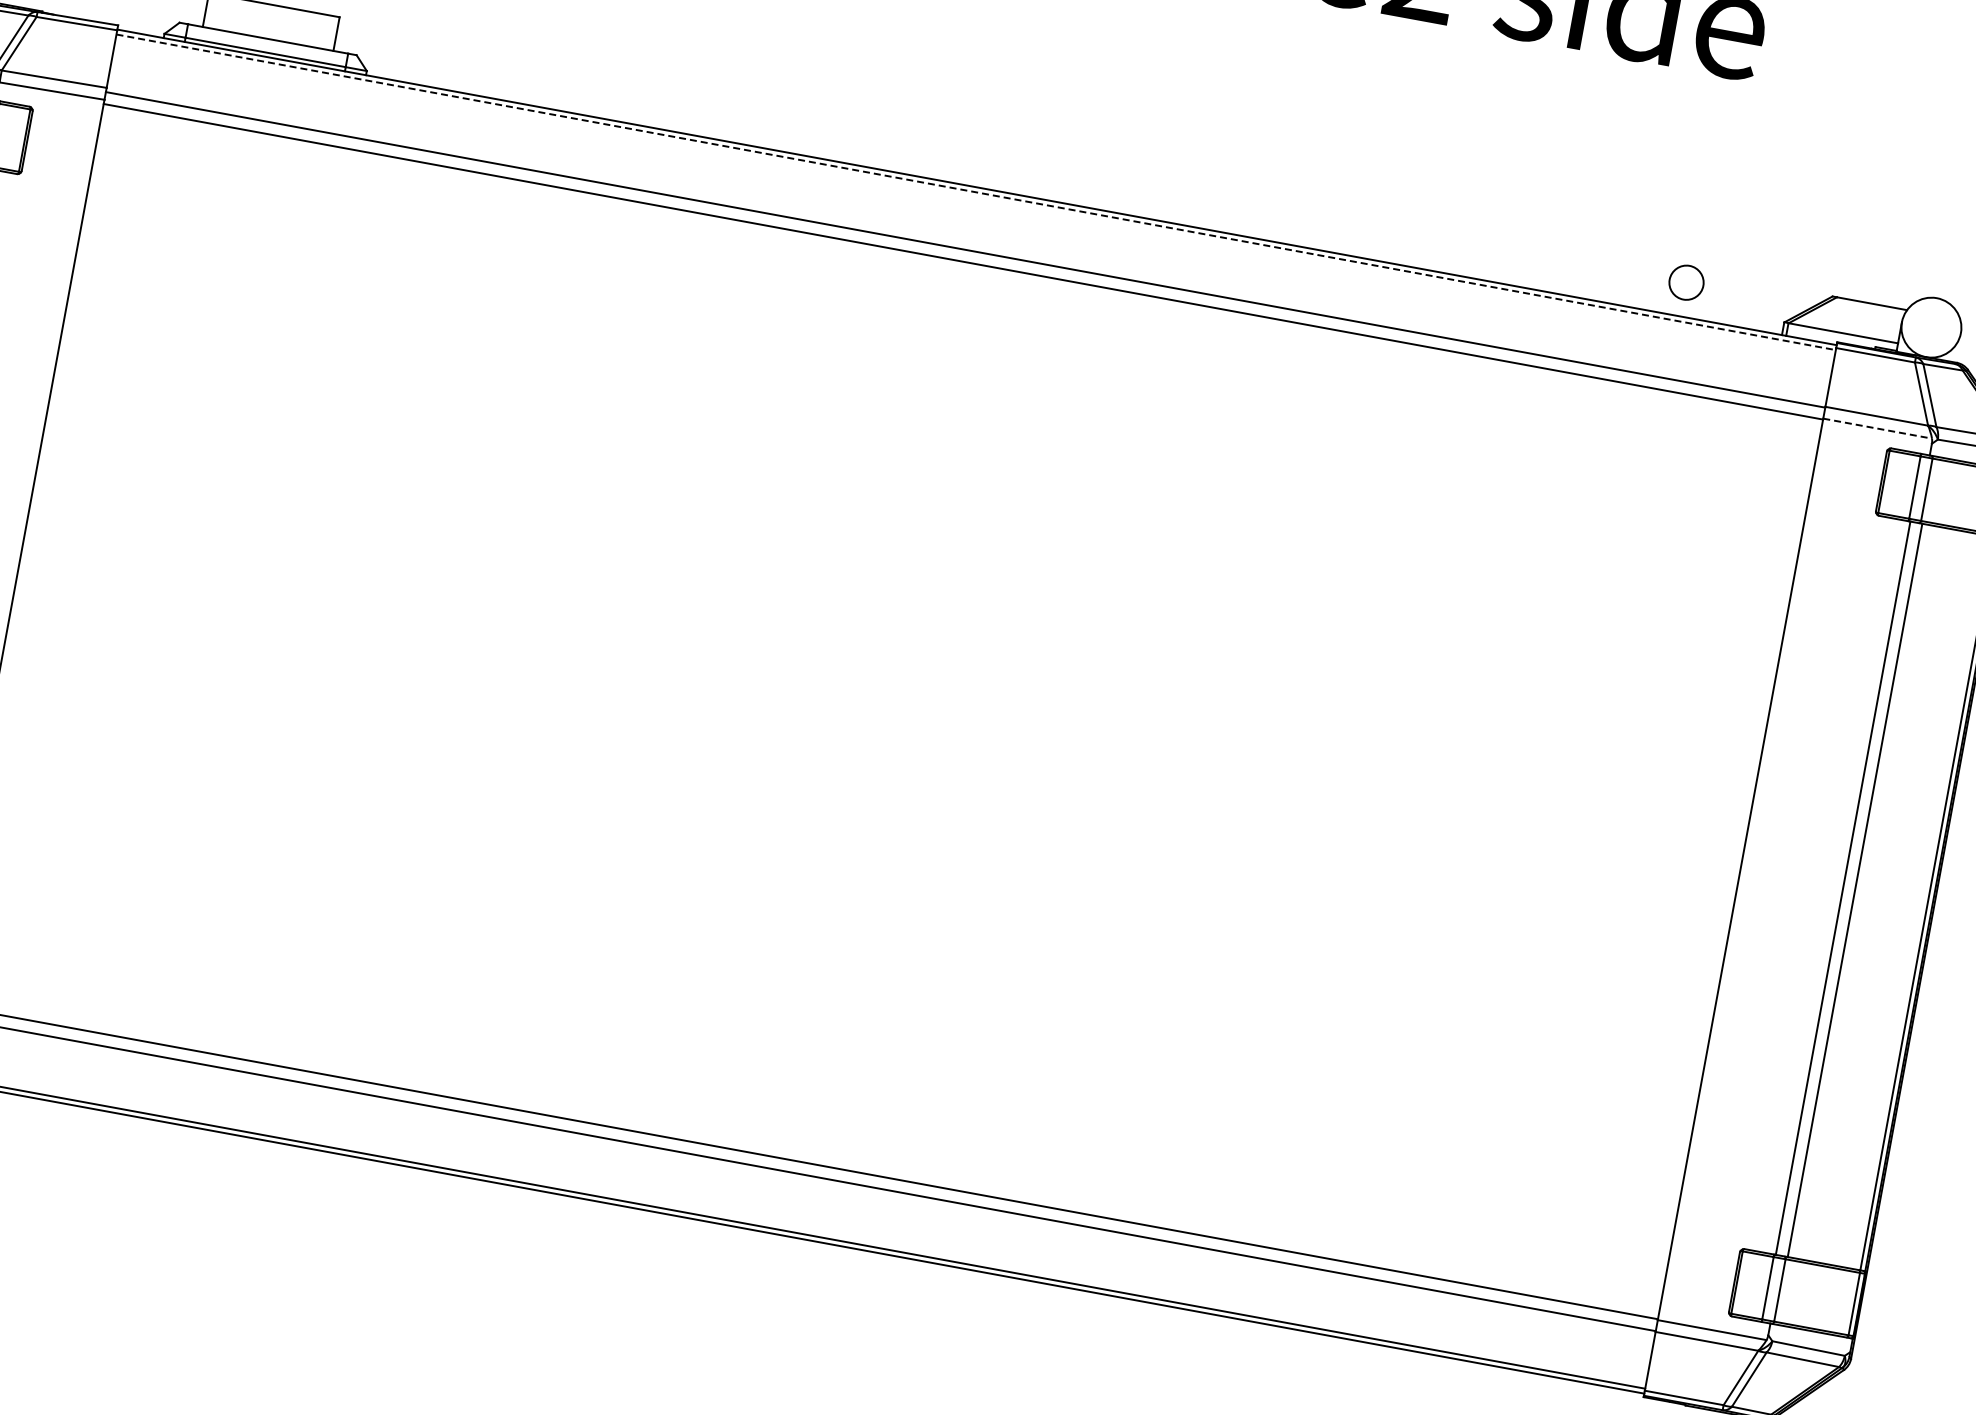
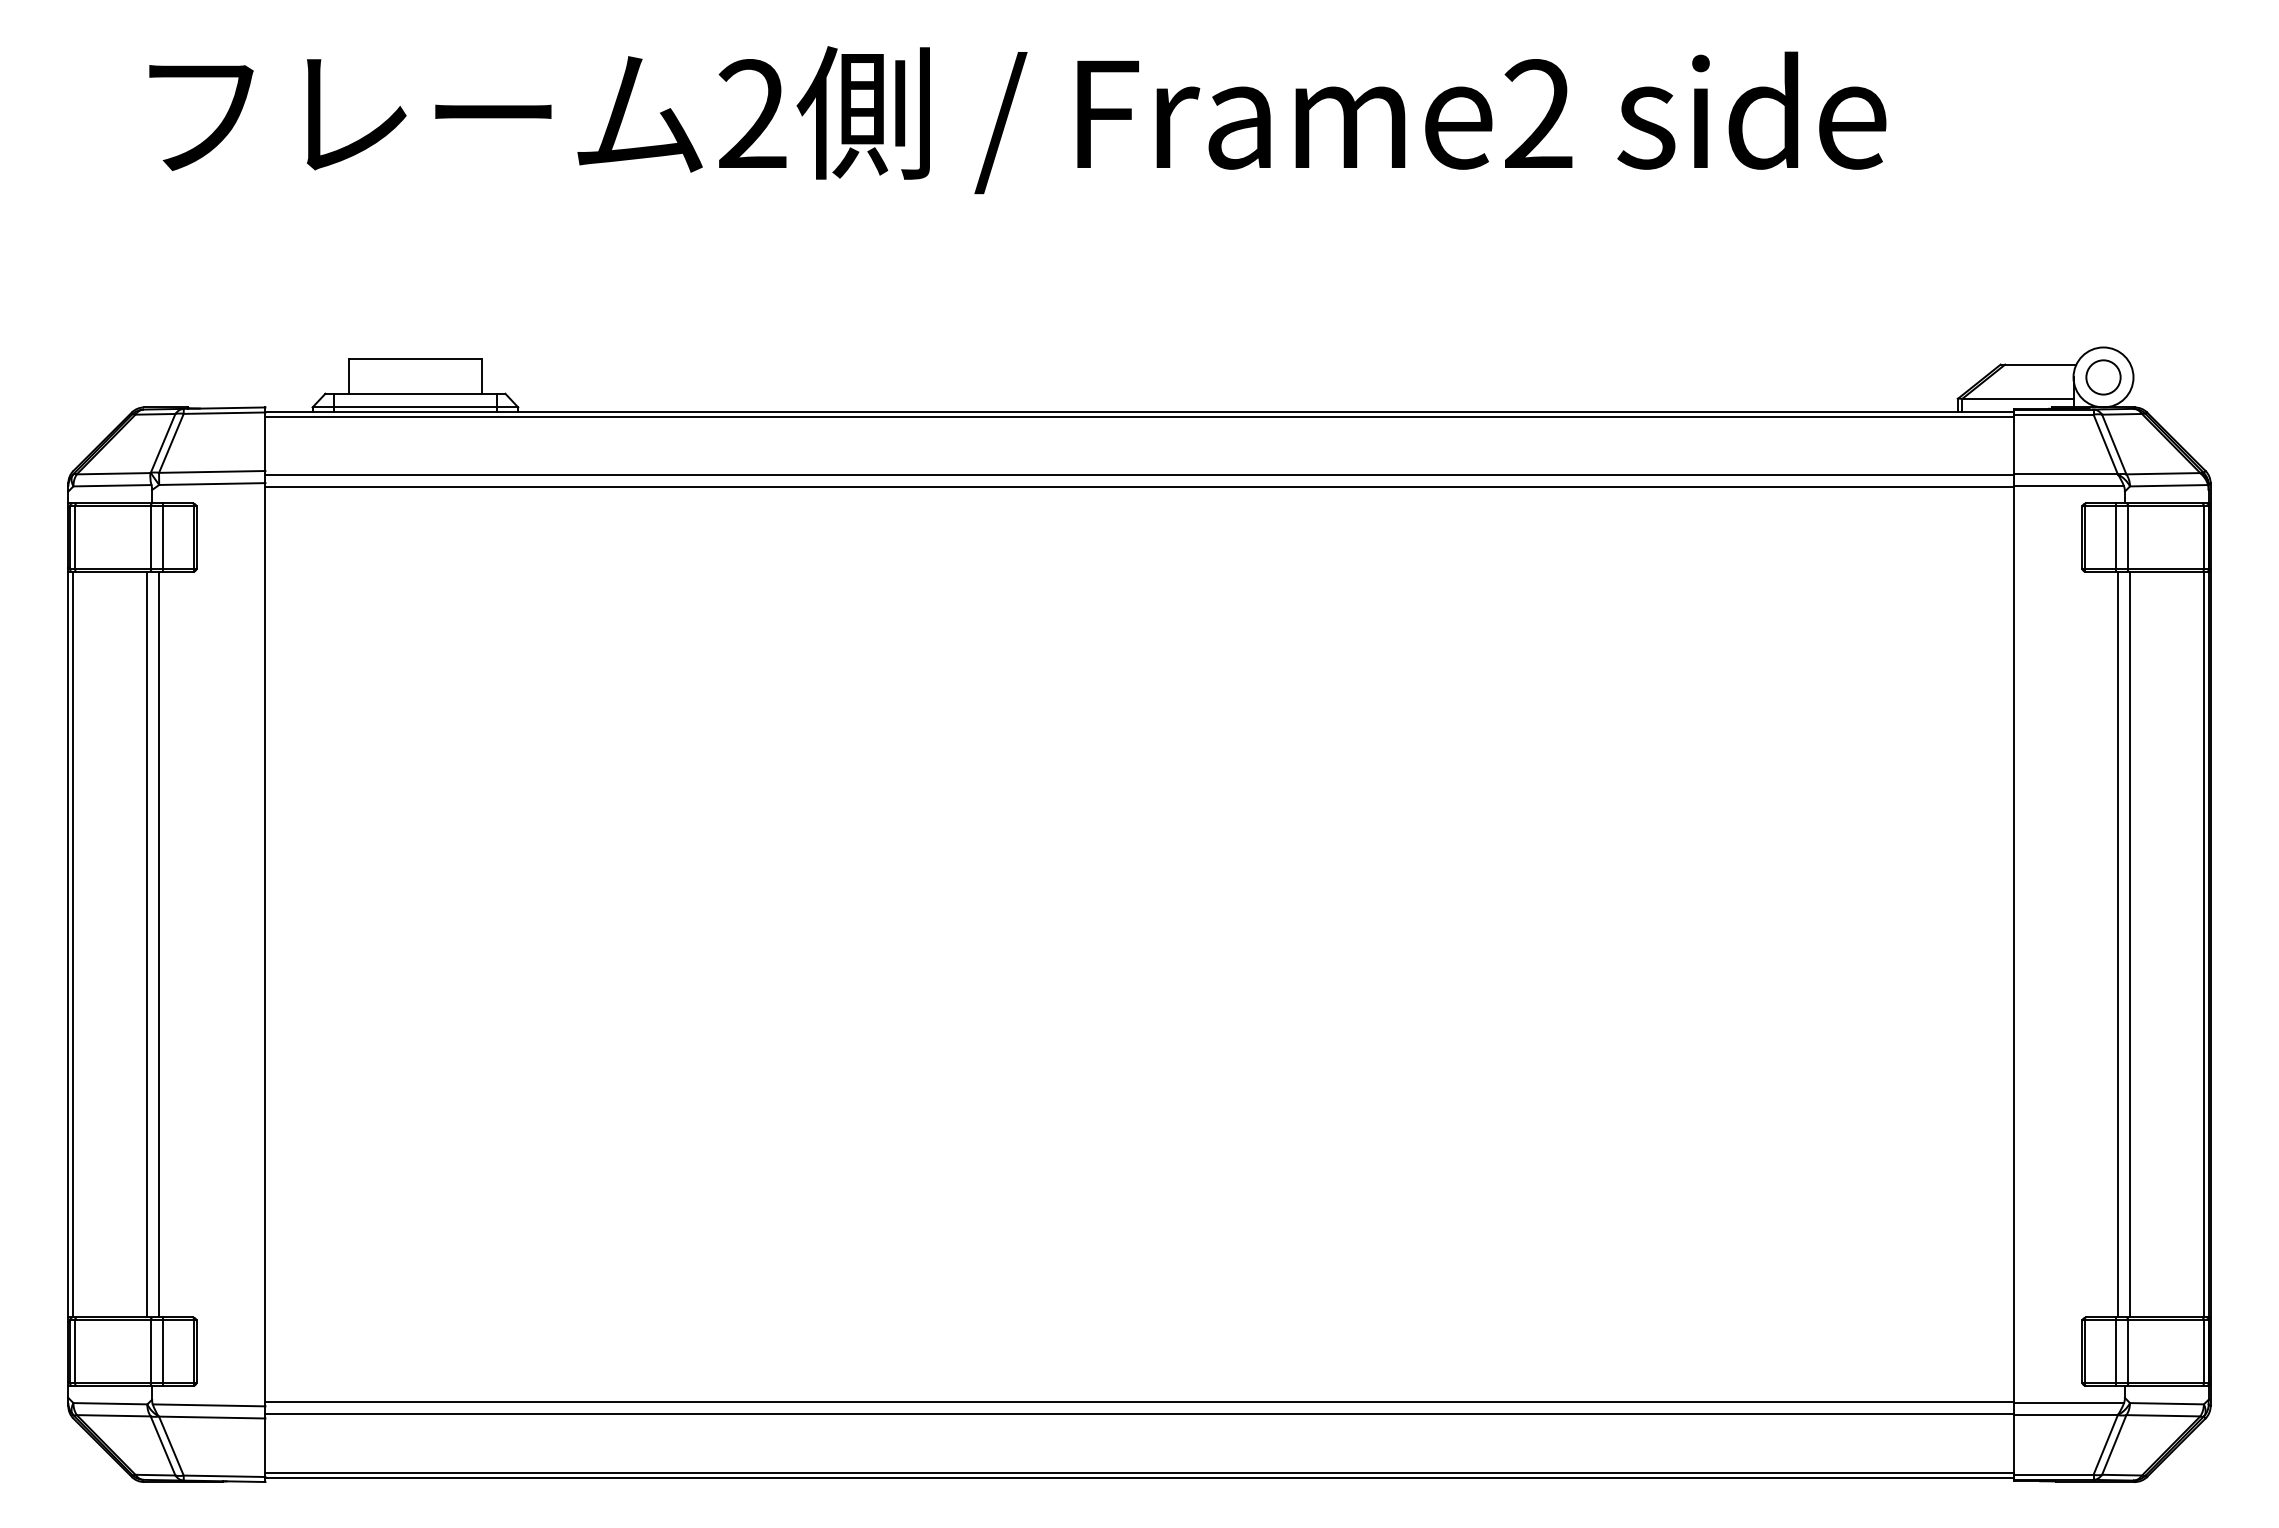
line: (976, 192) -> (1139, 416), dashed -> solid
circle: (1686, 282) -> (2103, 377), moved
line: (1878, 428) -> (2069, 486), dashed -> solid

